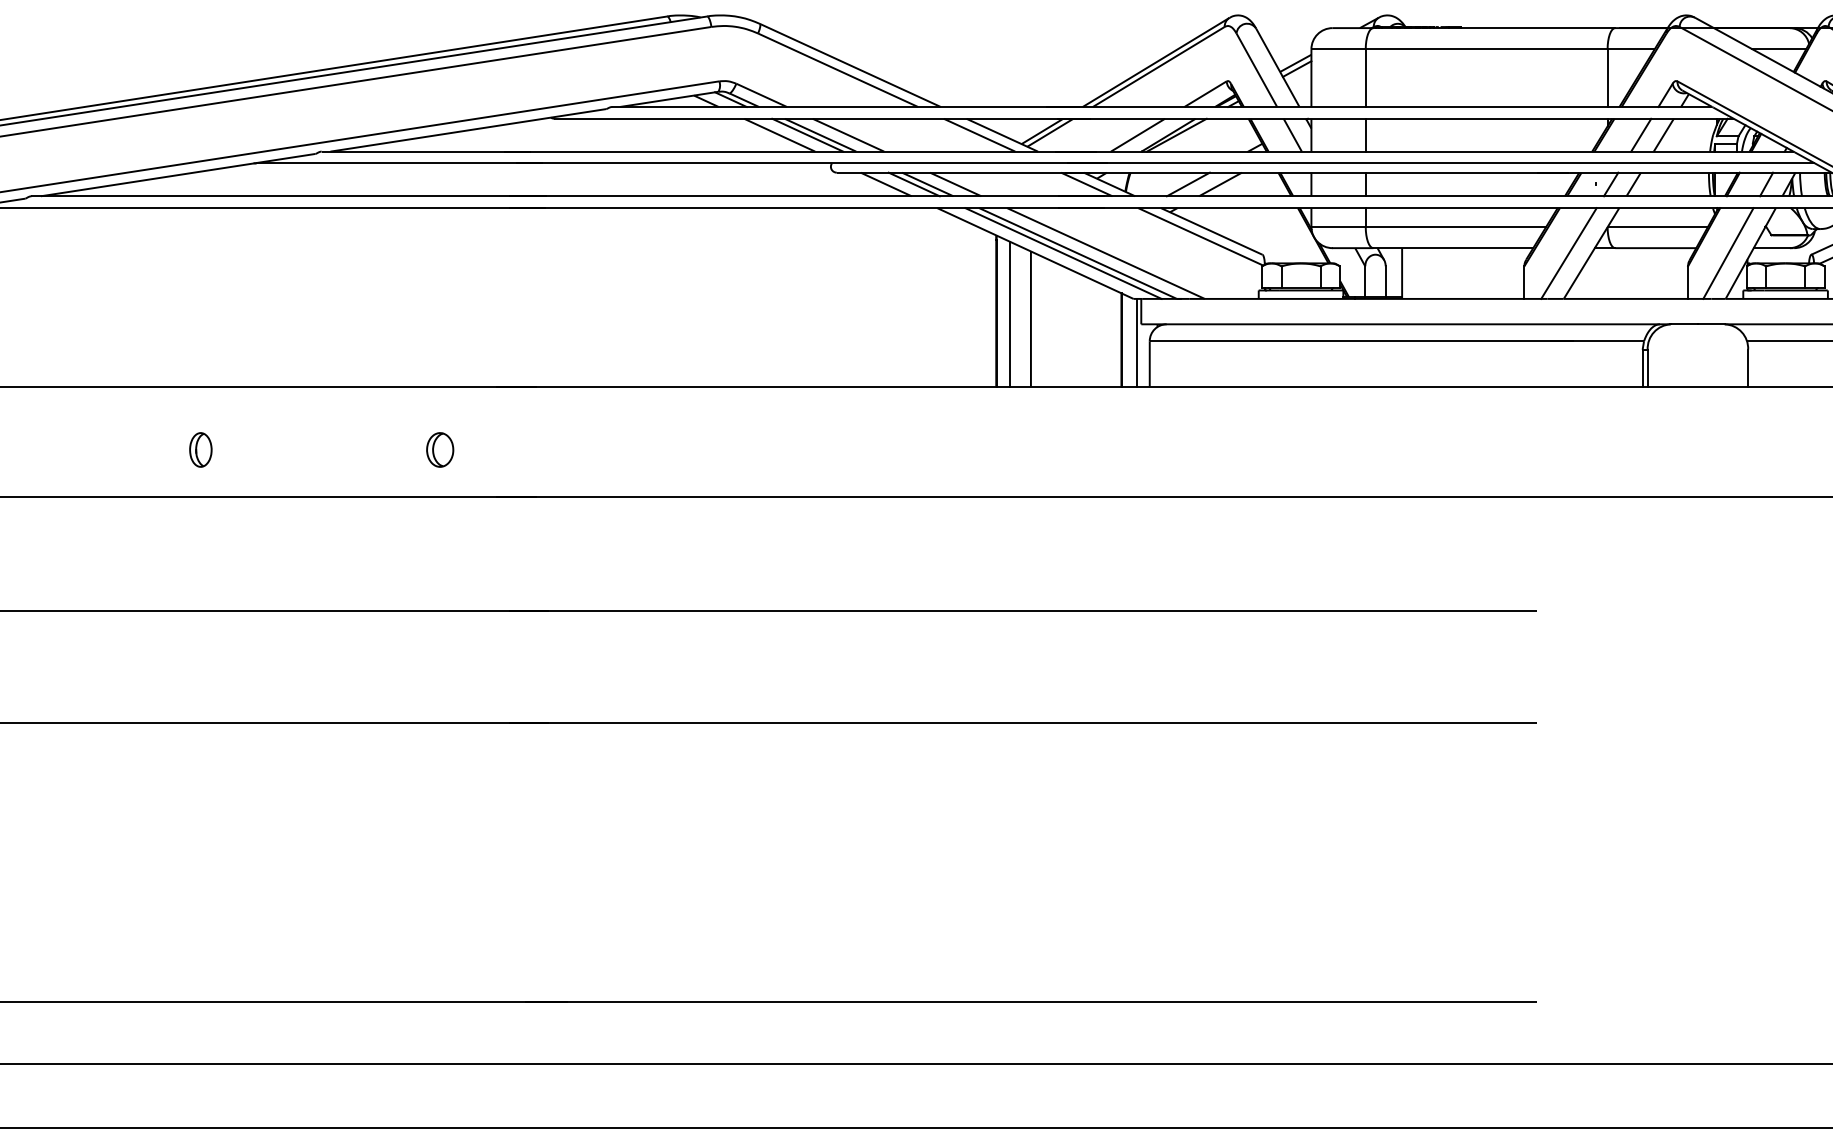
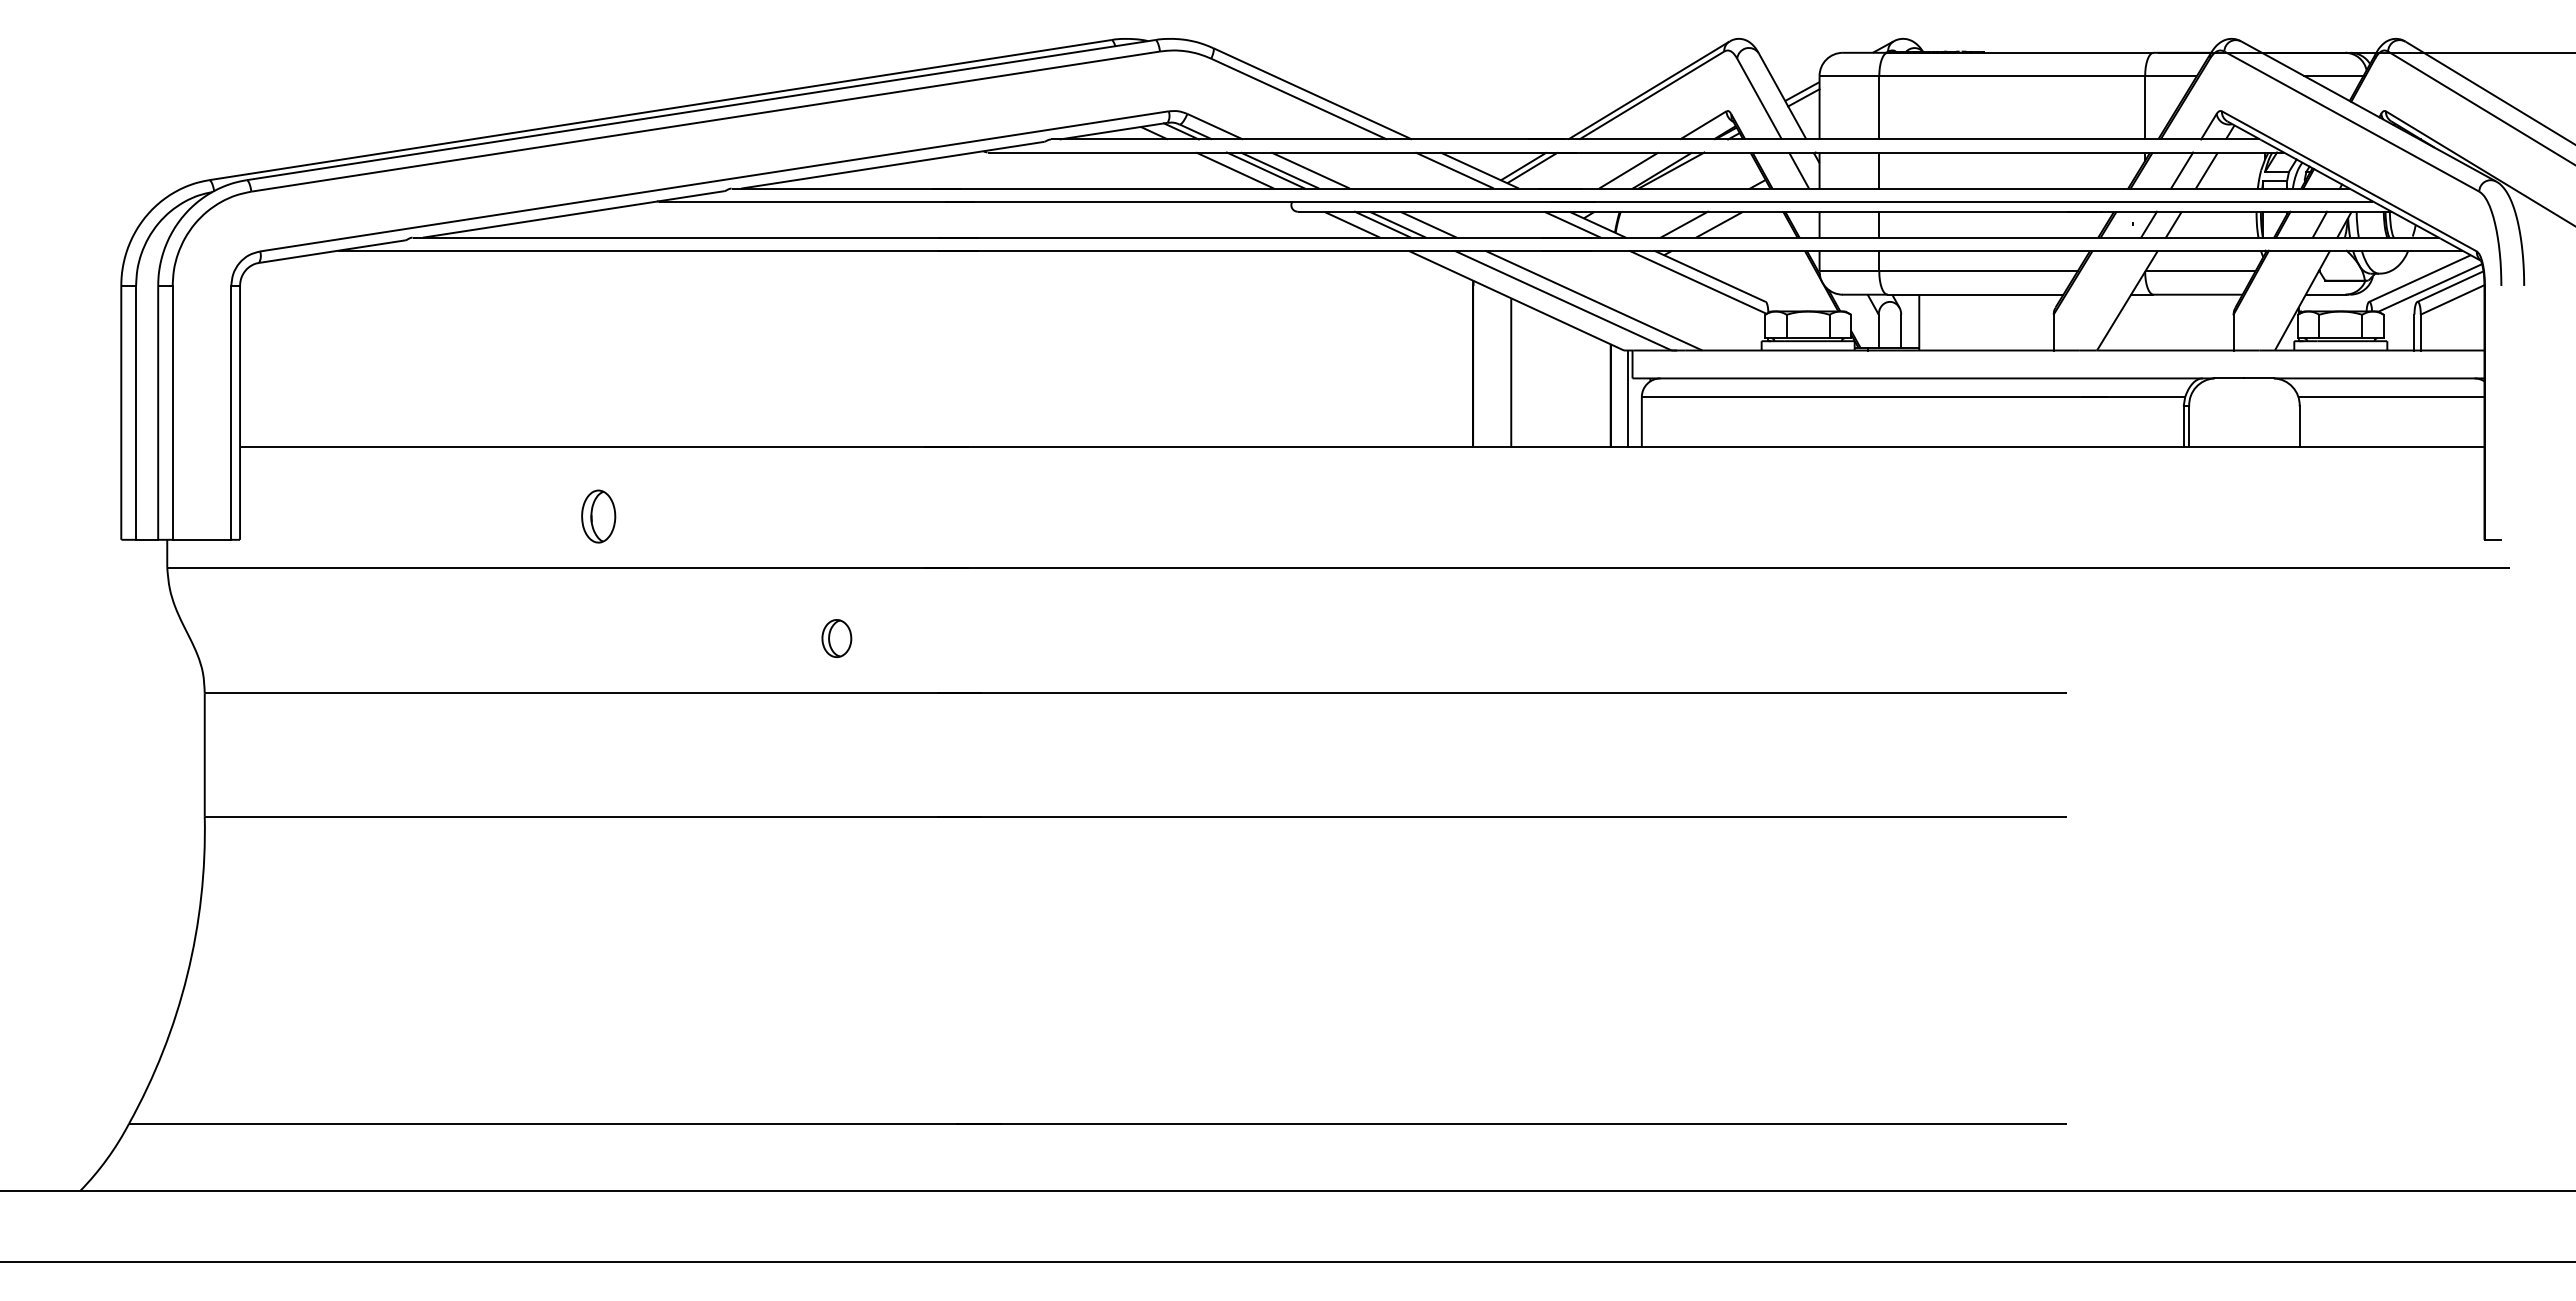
line: (1063, 253) -> (1546, 300), removed
line: (1568, 253) -> (2102, 300), removed
line: (1728, 253) -> (2277, 300), removed
line: (1010, 313) -> (1488, 366), removed
part: (200, 449) -> (598, 516), size x1.4
part: (439, 449) -> (836, 638), moved

